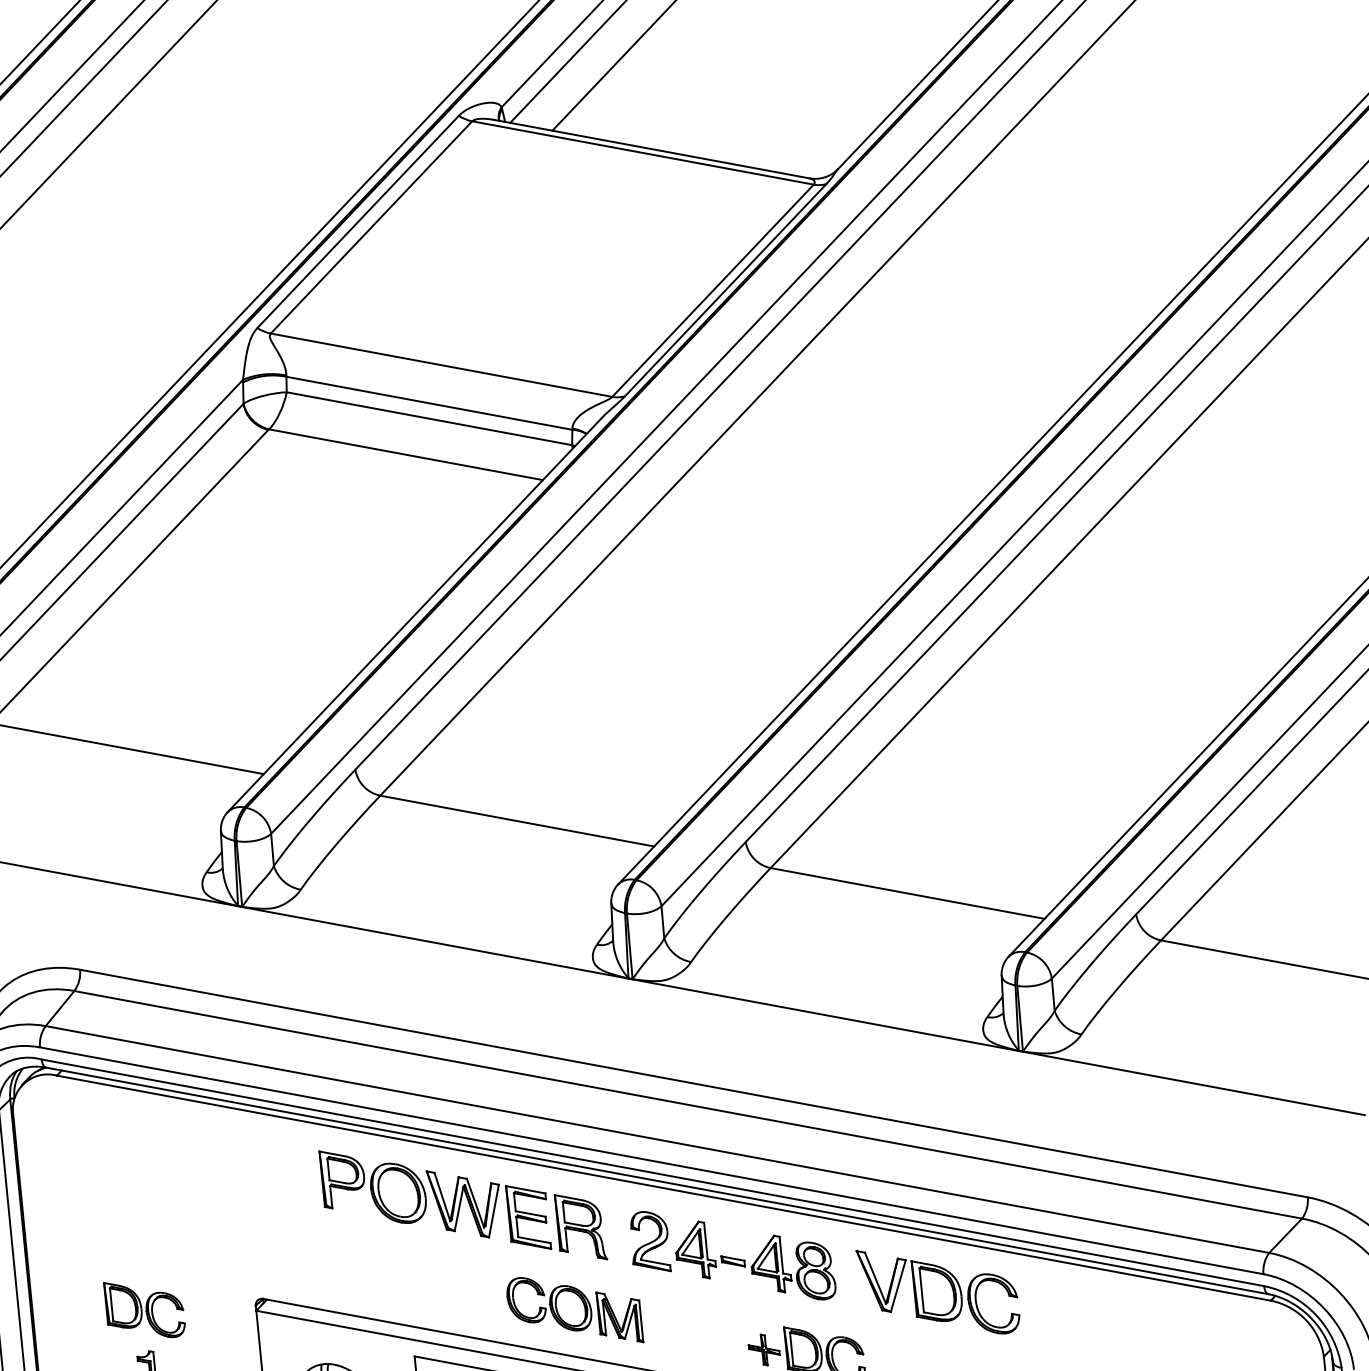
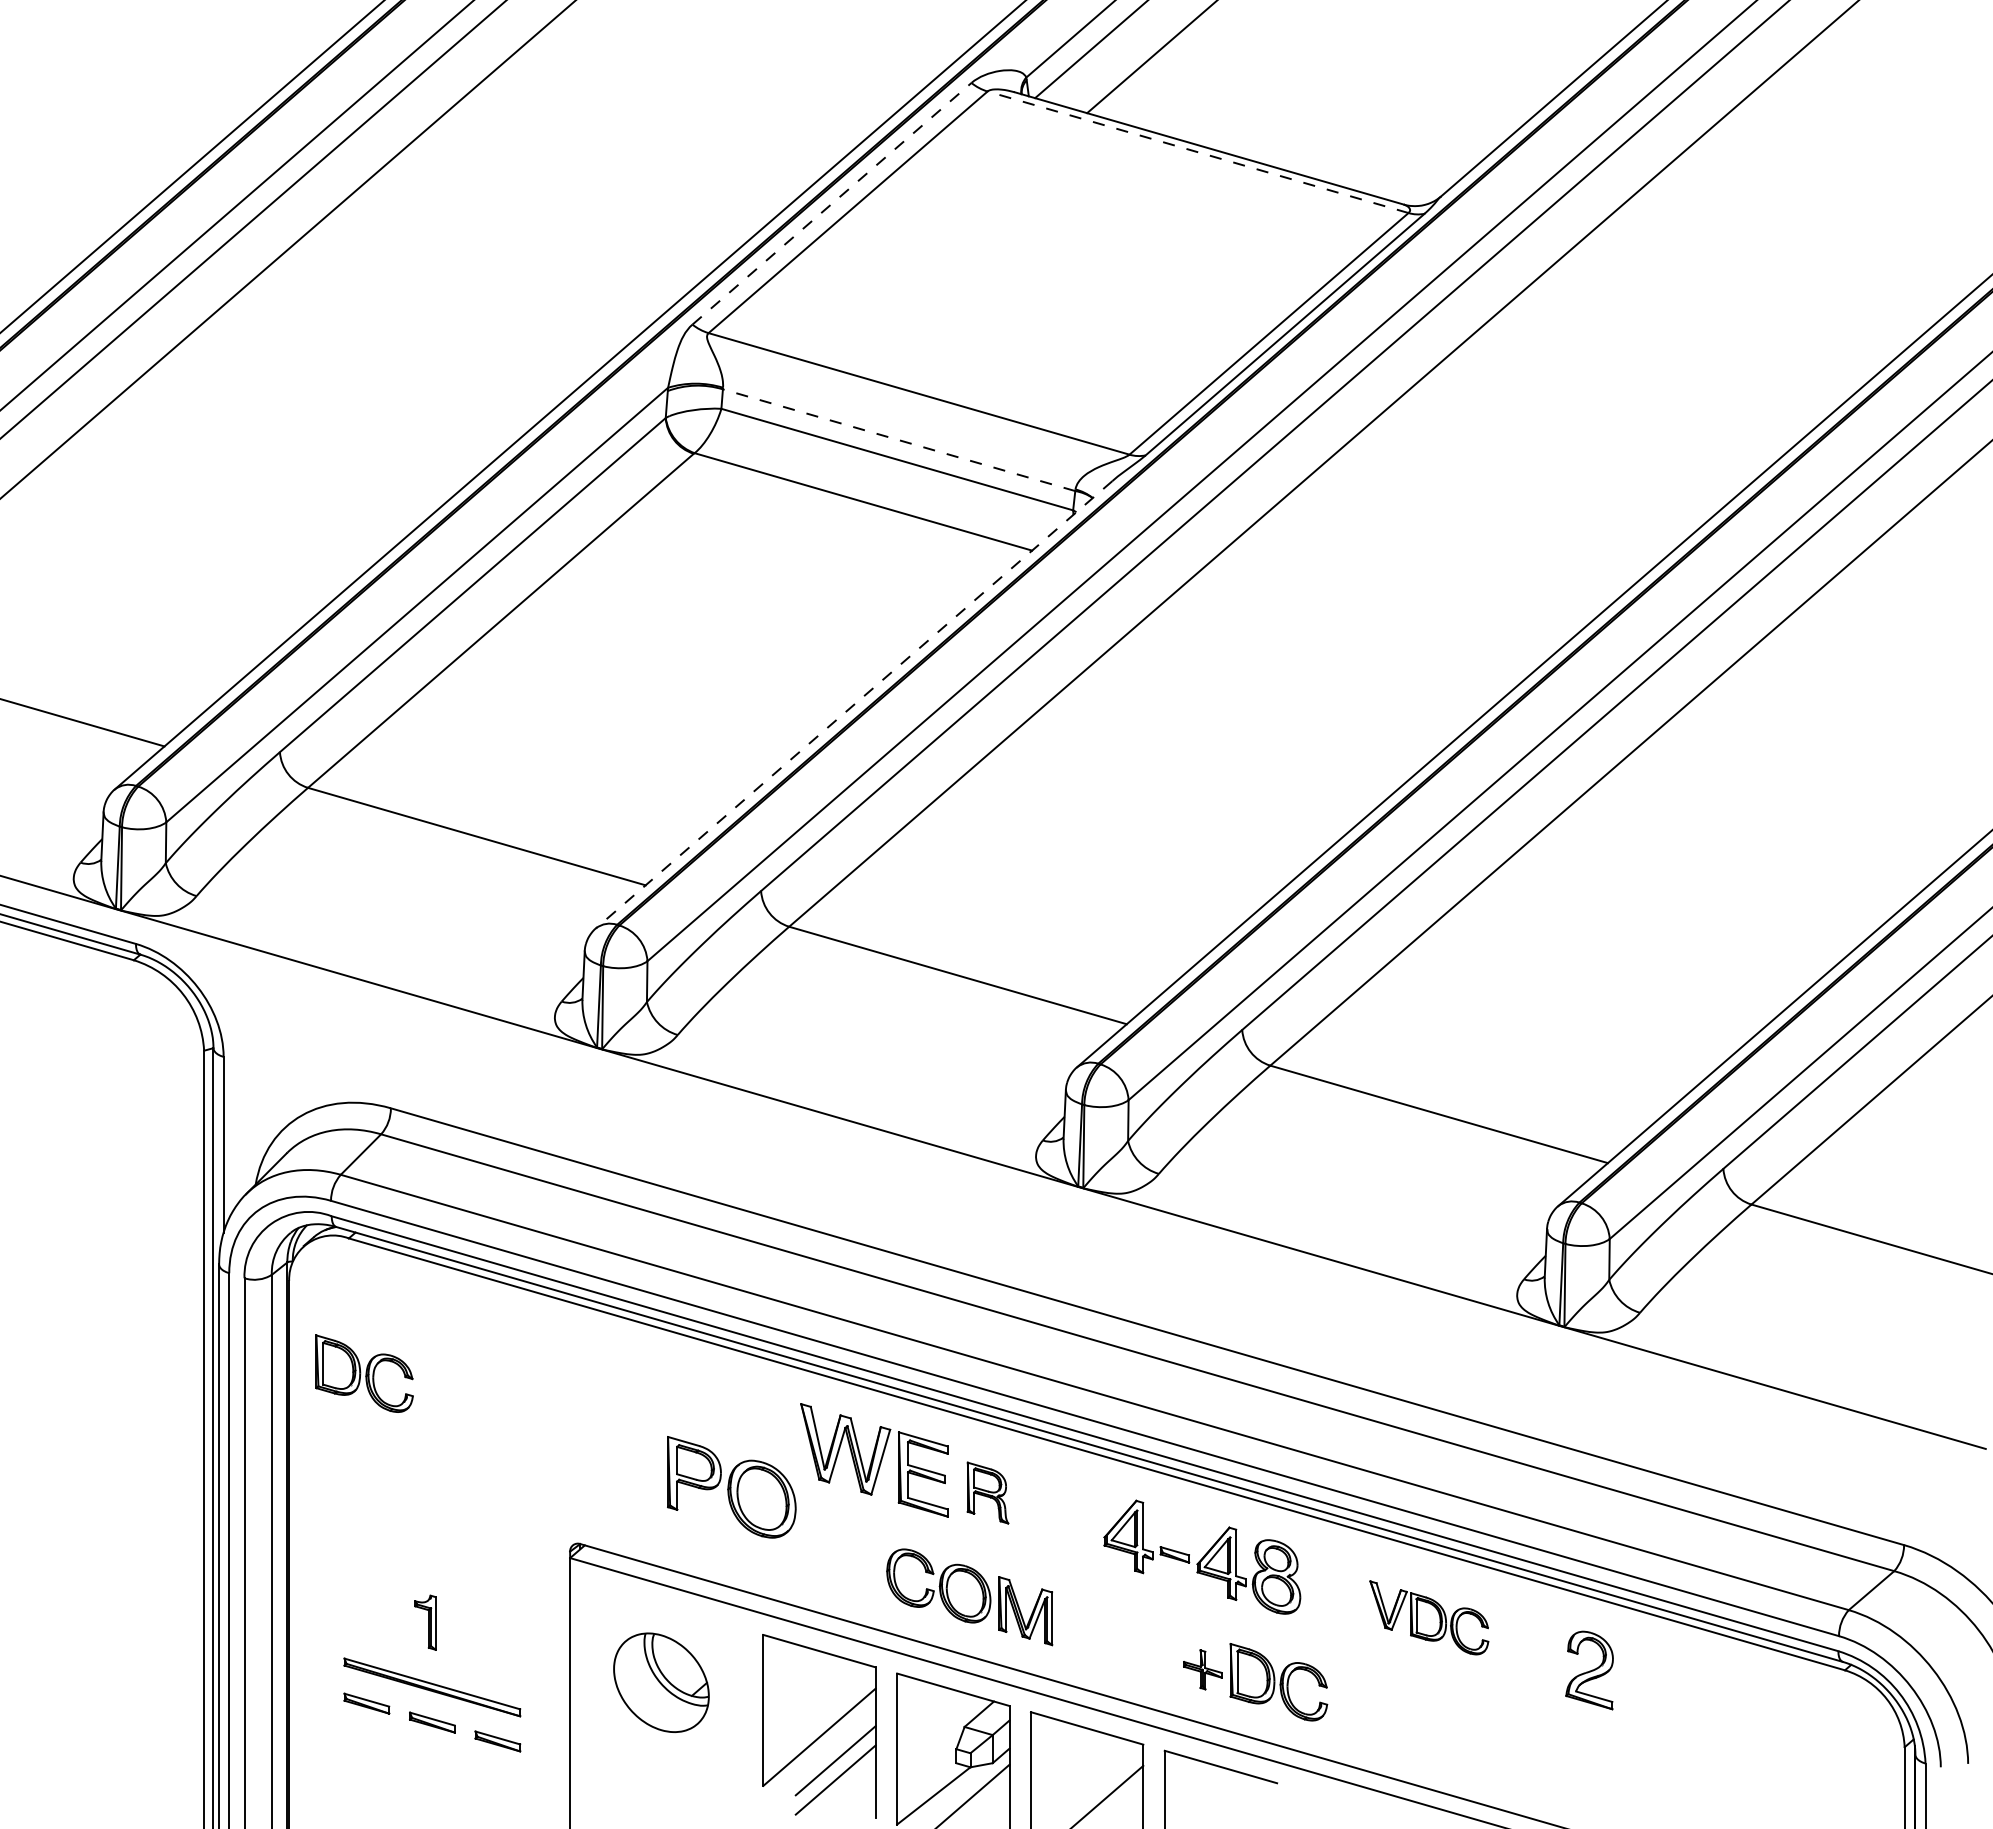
line: (642, 153) -> (1197, 152), solid -> dashed
line: (358, 221) -> (832, 203), solid -> dashed
line: (428, 403) -> (898, 440), solid -> dashed
line: (414, 615) -> (854, 704), solid -> dashed
part: (373, 1186) -> (731, 1487), moved
part: (580, 1226) -> (987, 1492), size x0.7
part: (649, 1242) -> (1589, 1670), moved
part: (938, 1291) -> (1429, 1617), size x0.6
part: (144, 1309) -> (364, 1373), moved

